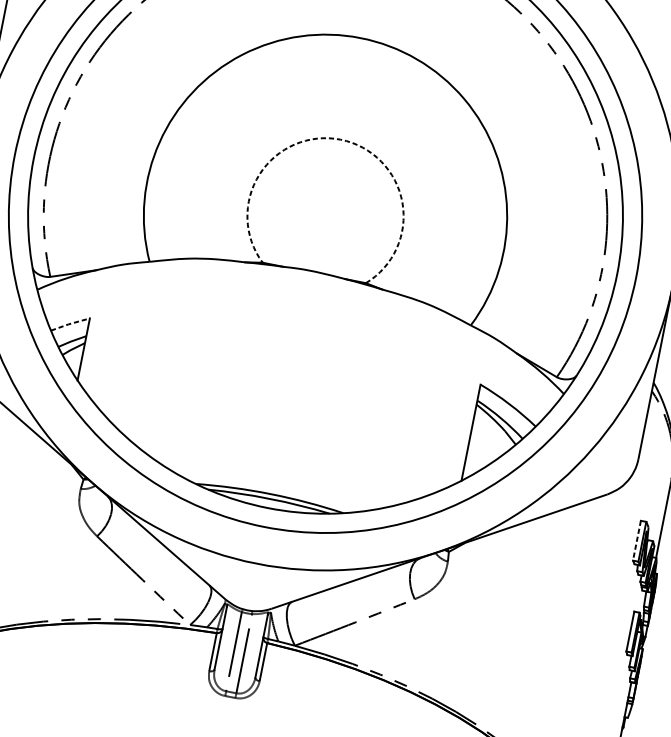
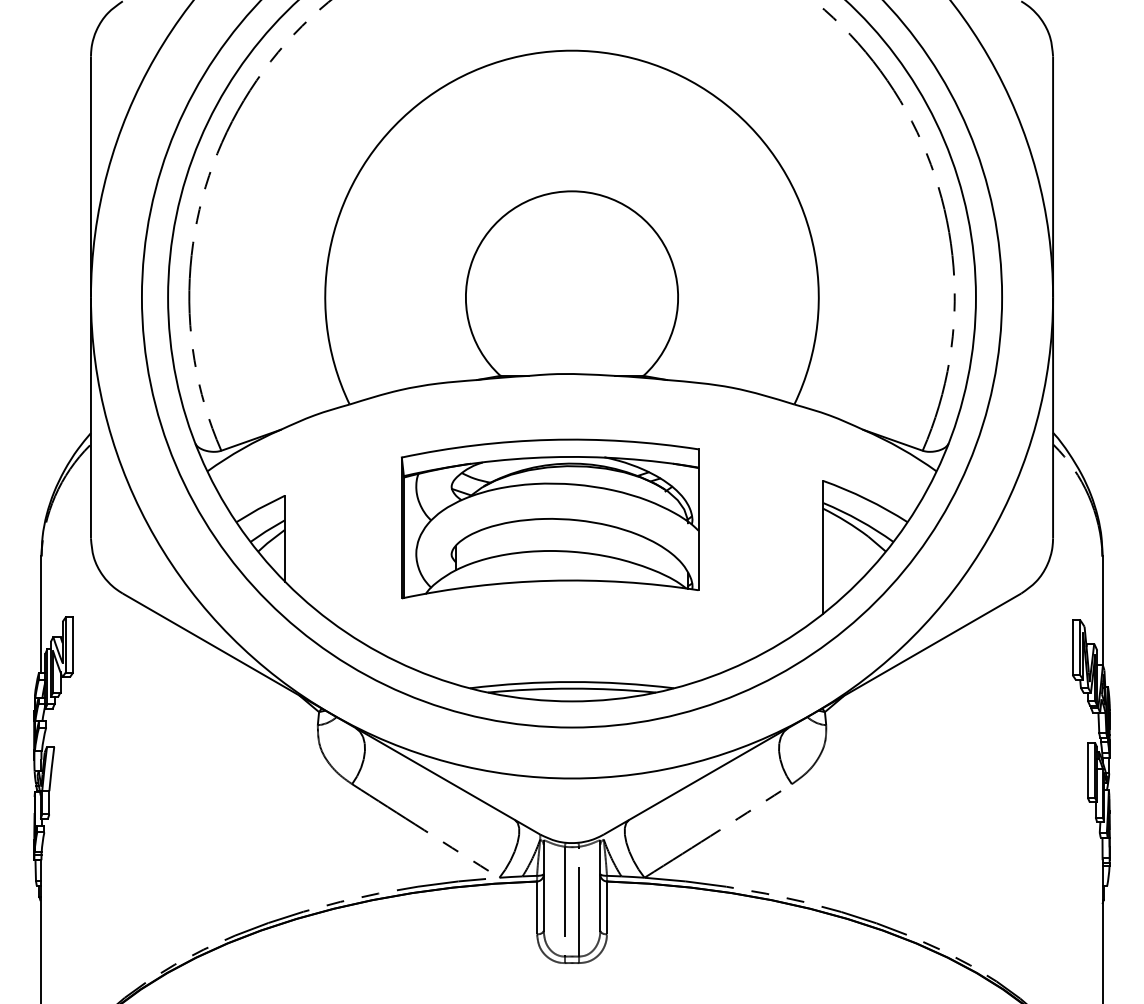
arc: (341, 139) -> (572, 191), dashed -> solid
line: (70, 324) -> (260, 508), dashed -> solid
part: (277, 372) -> (549, 518), added
line: (636, 540) -> (1072, 647), dashed -> solid

